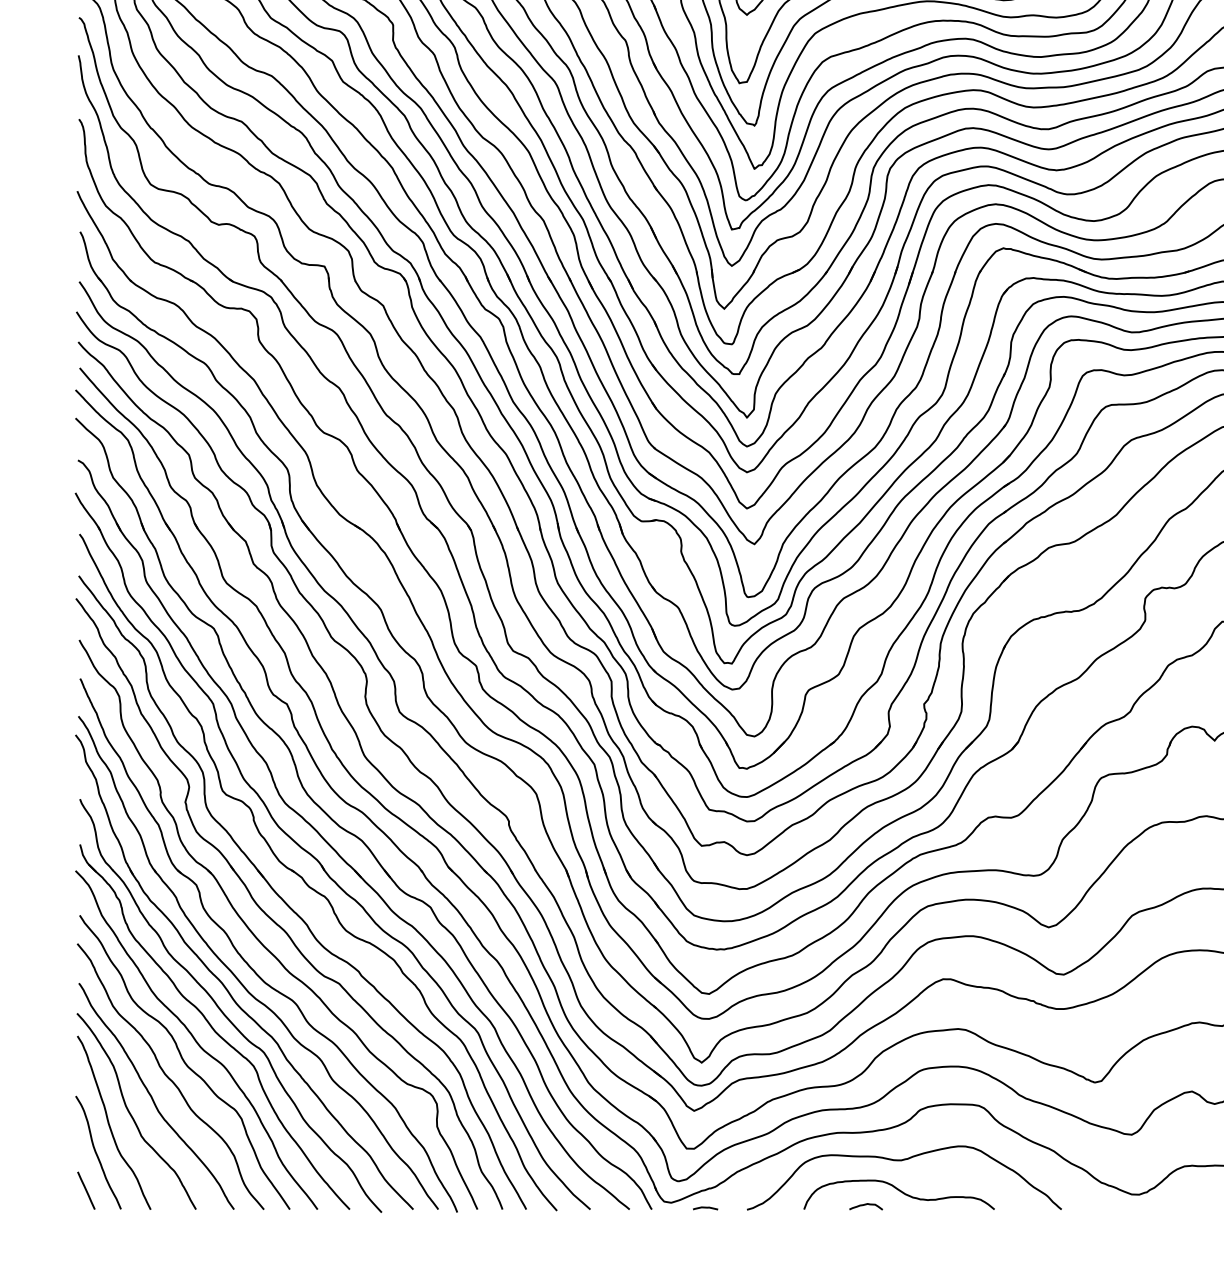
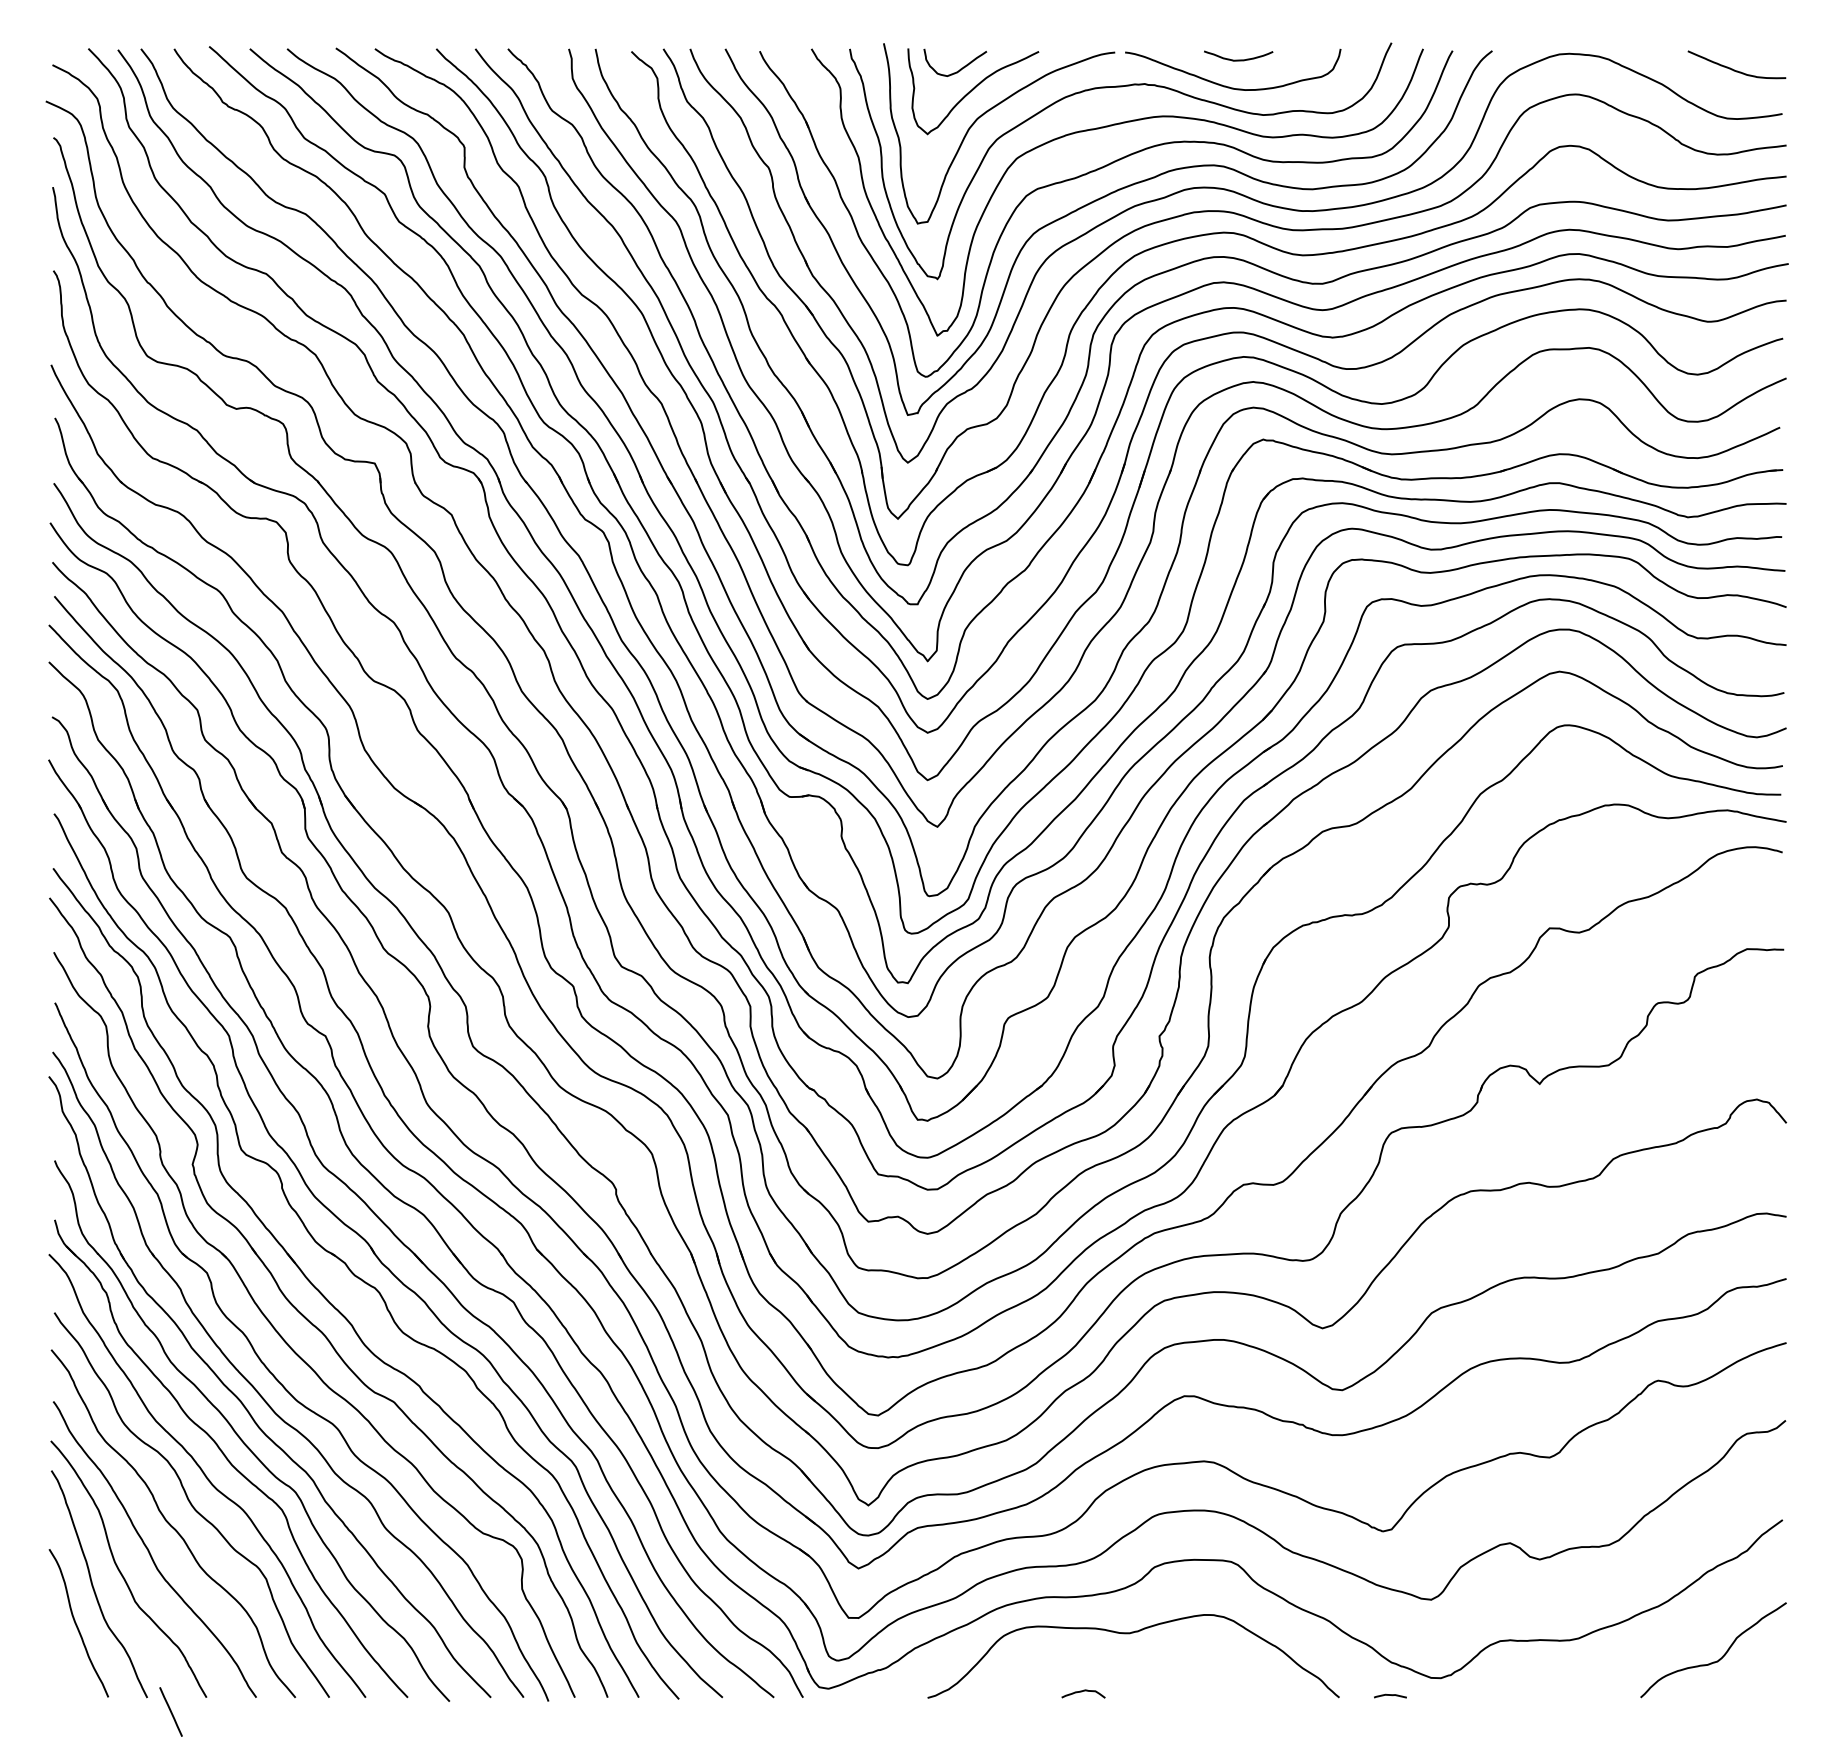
line: (85, 1190) -> (170, 1711), moved
curve: (901, 1192) -> (1129, 1675), removed
curve: (705, 1207) -> (1390, 1695), moved

